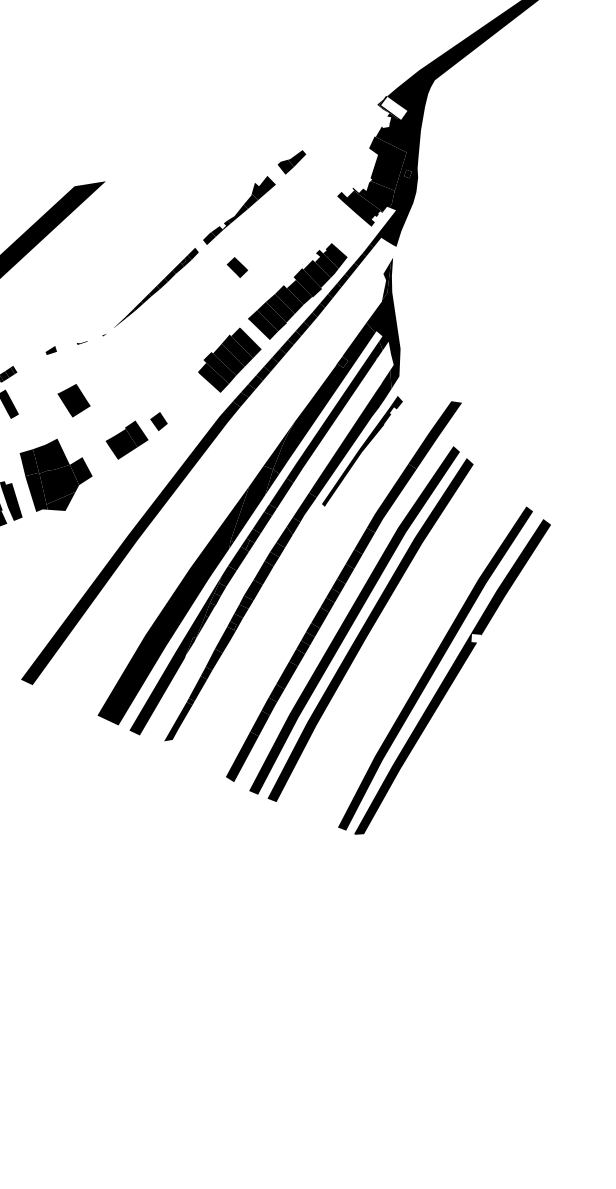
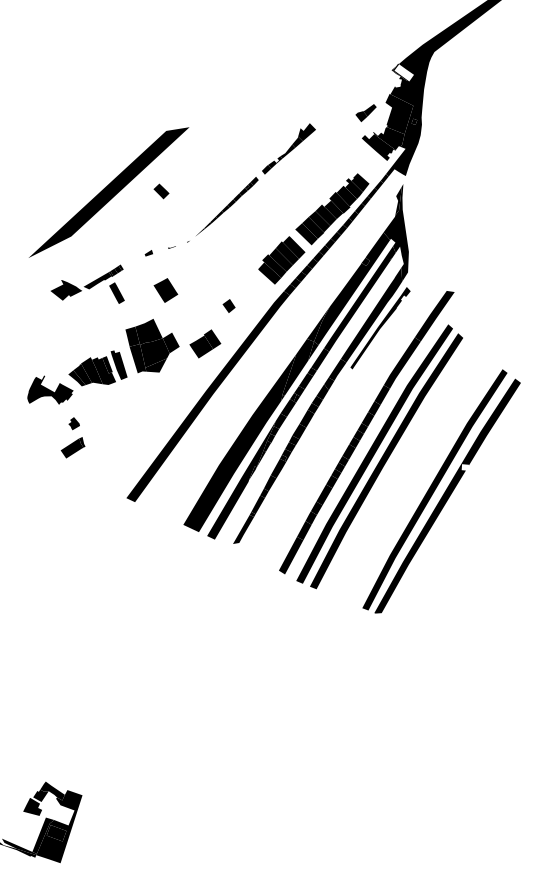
part: (291, 161) -> (365, 112), moved
part: (237, 267) -> (161, 191), moved
part: (127, 439) -> (205, 343), moved

